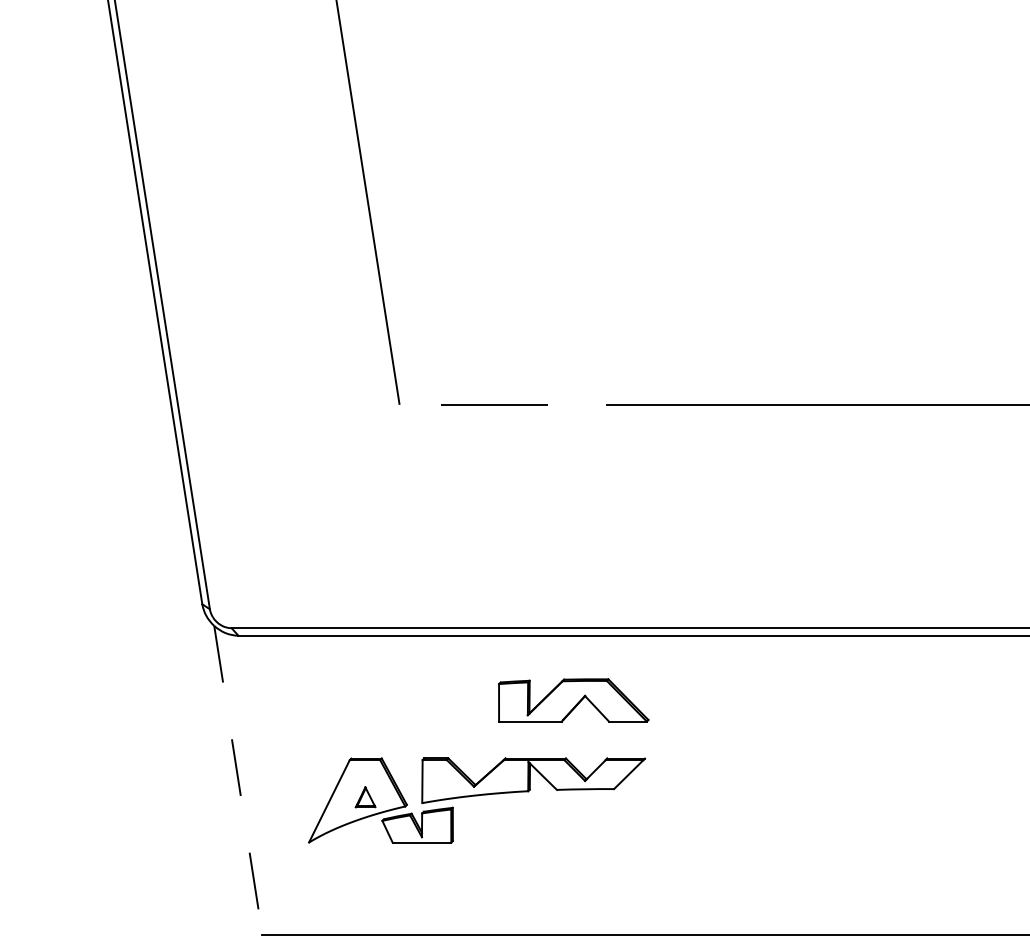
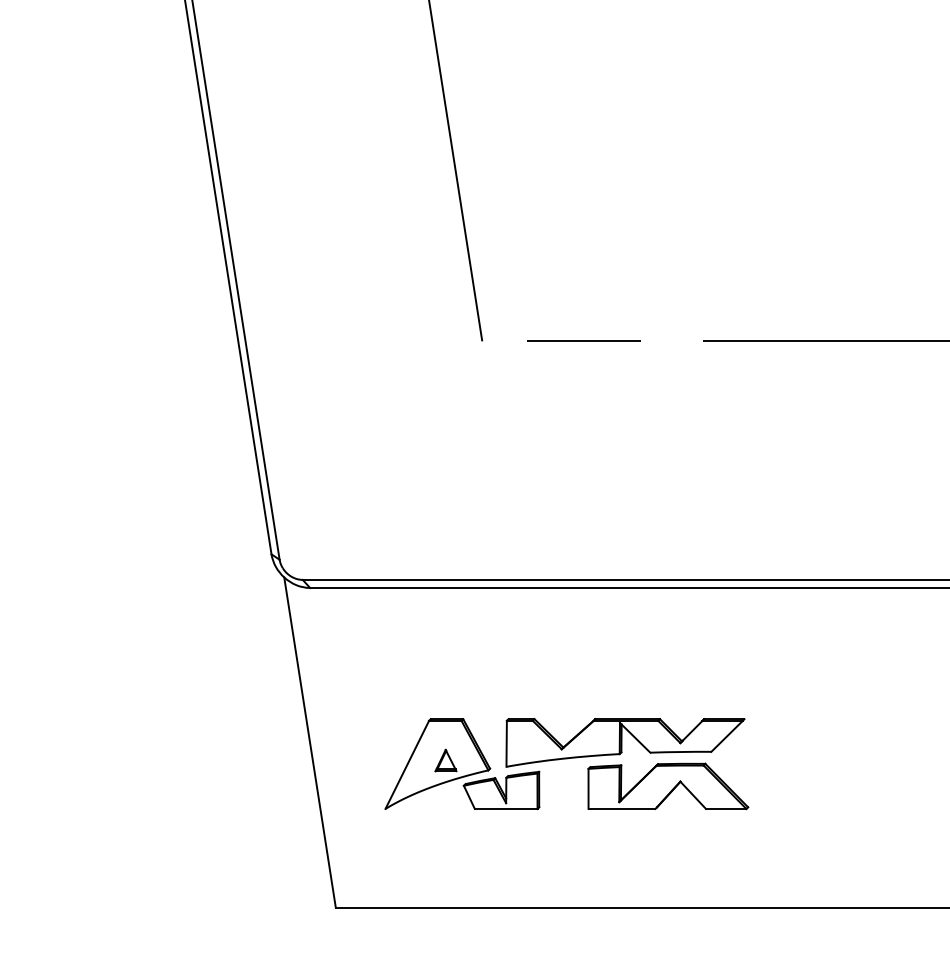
part: (573, 700) -> (668, 786), moved
line: (238, 780) -> (310, 742), dashed -> solid

